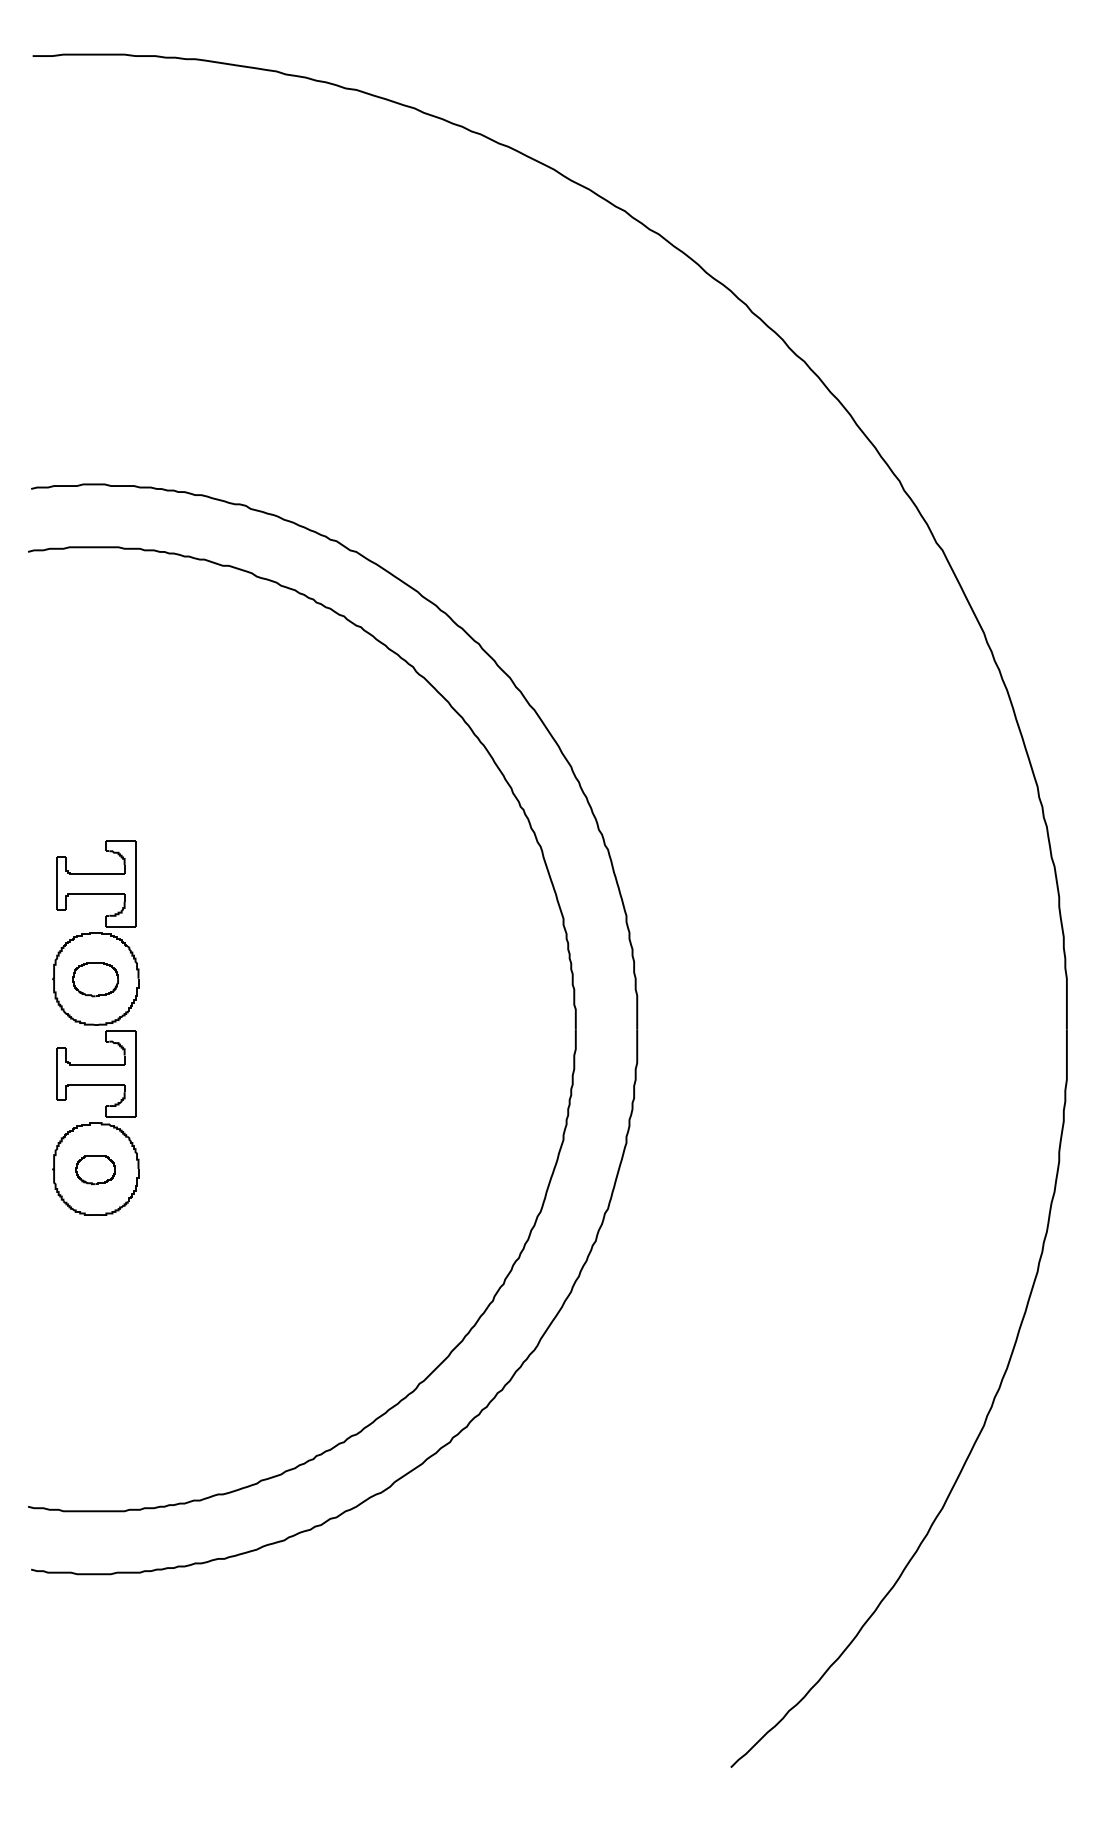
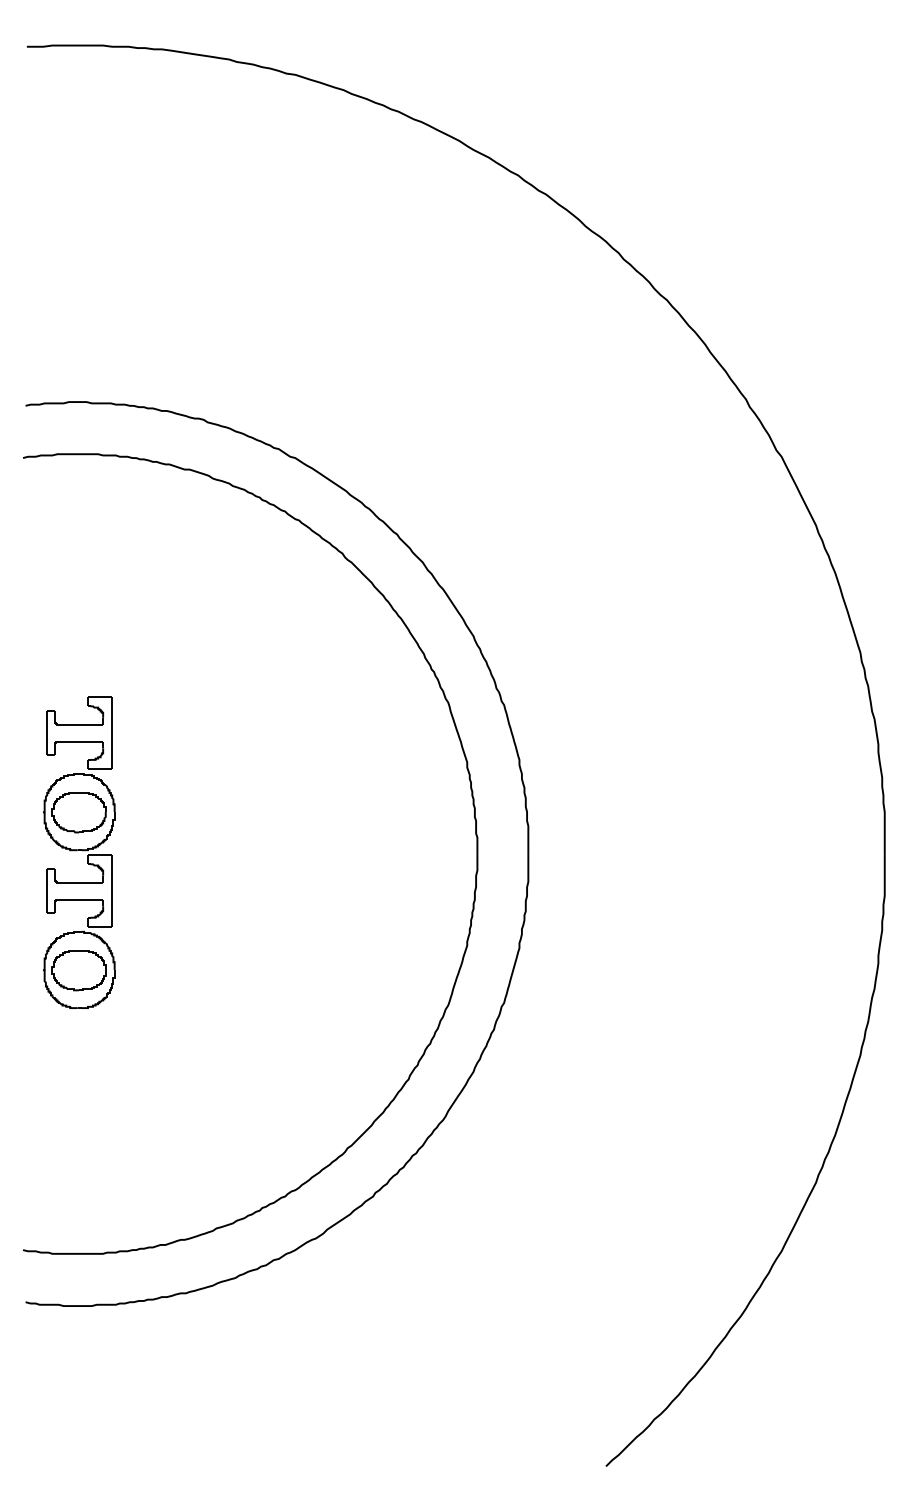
part: (95, 979) -> (78, 812), size x1.43
part: (95, 1169) -> (78, 970), size x1.67

